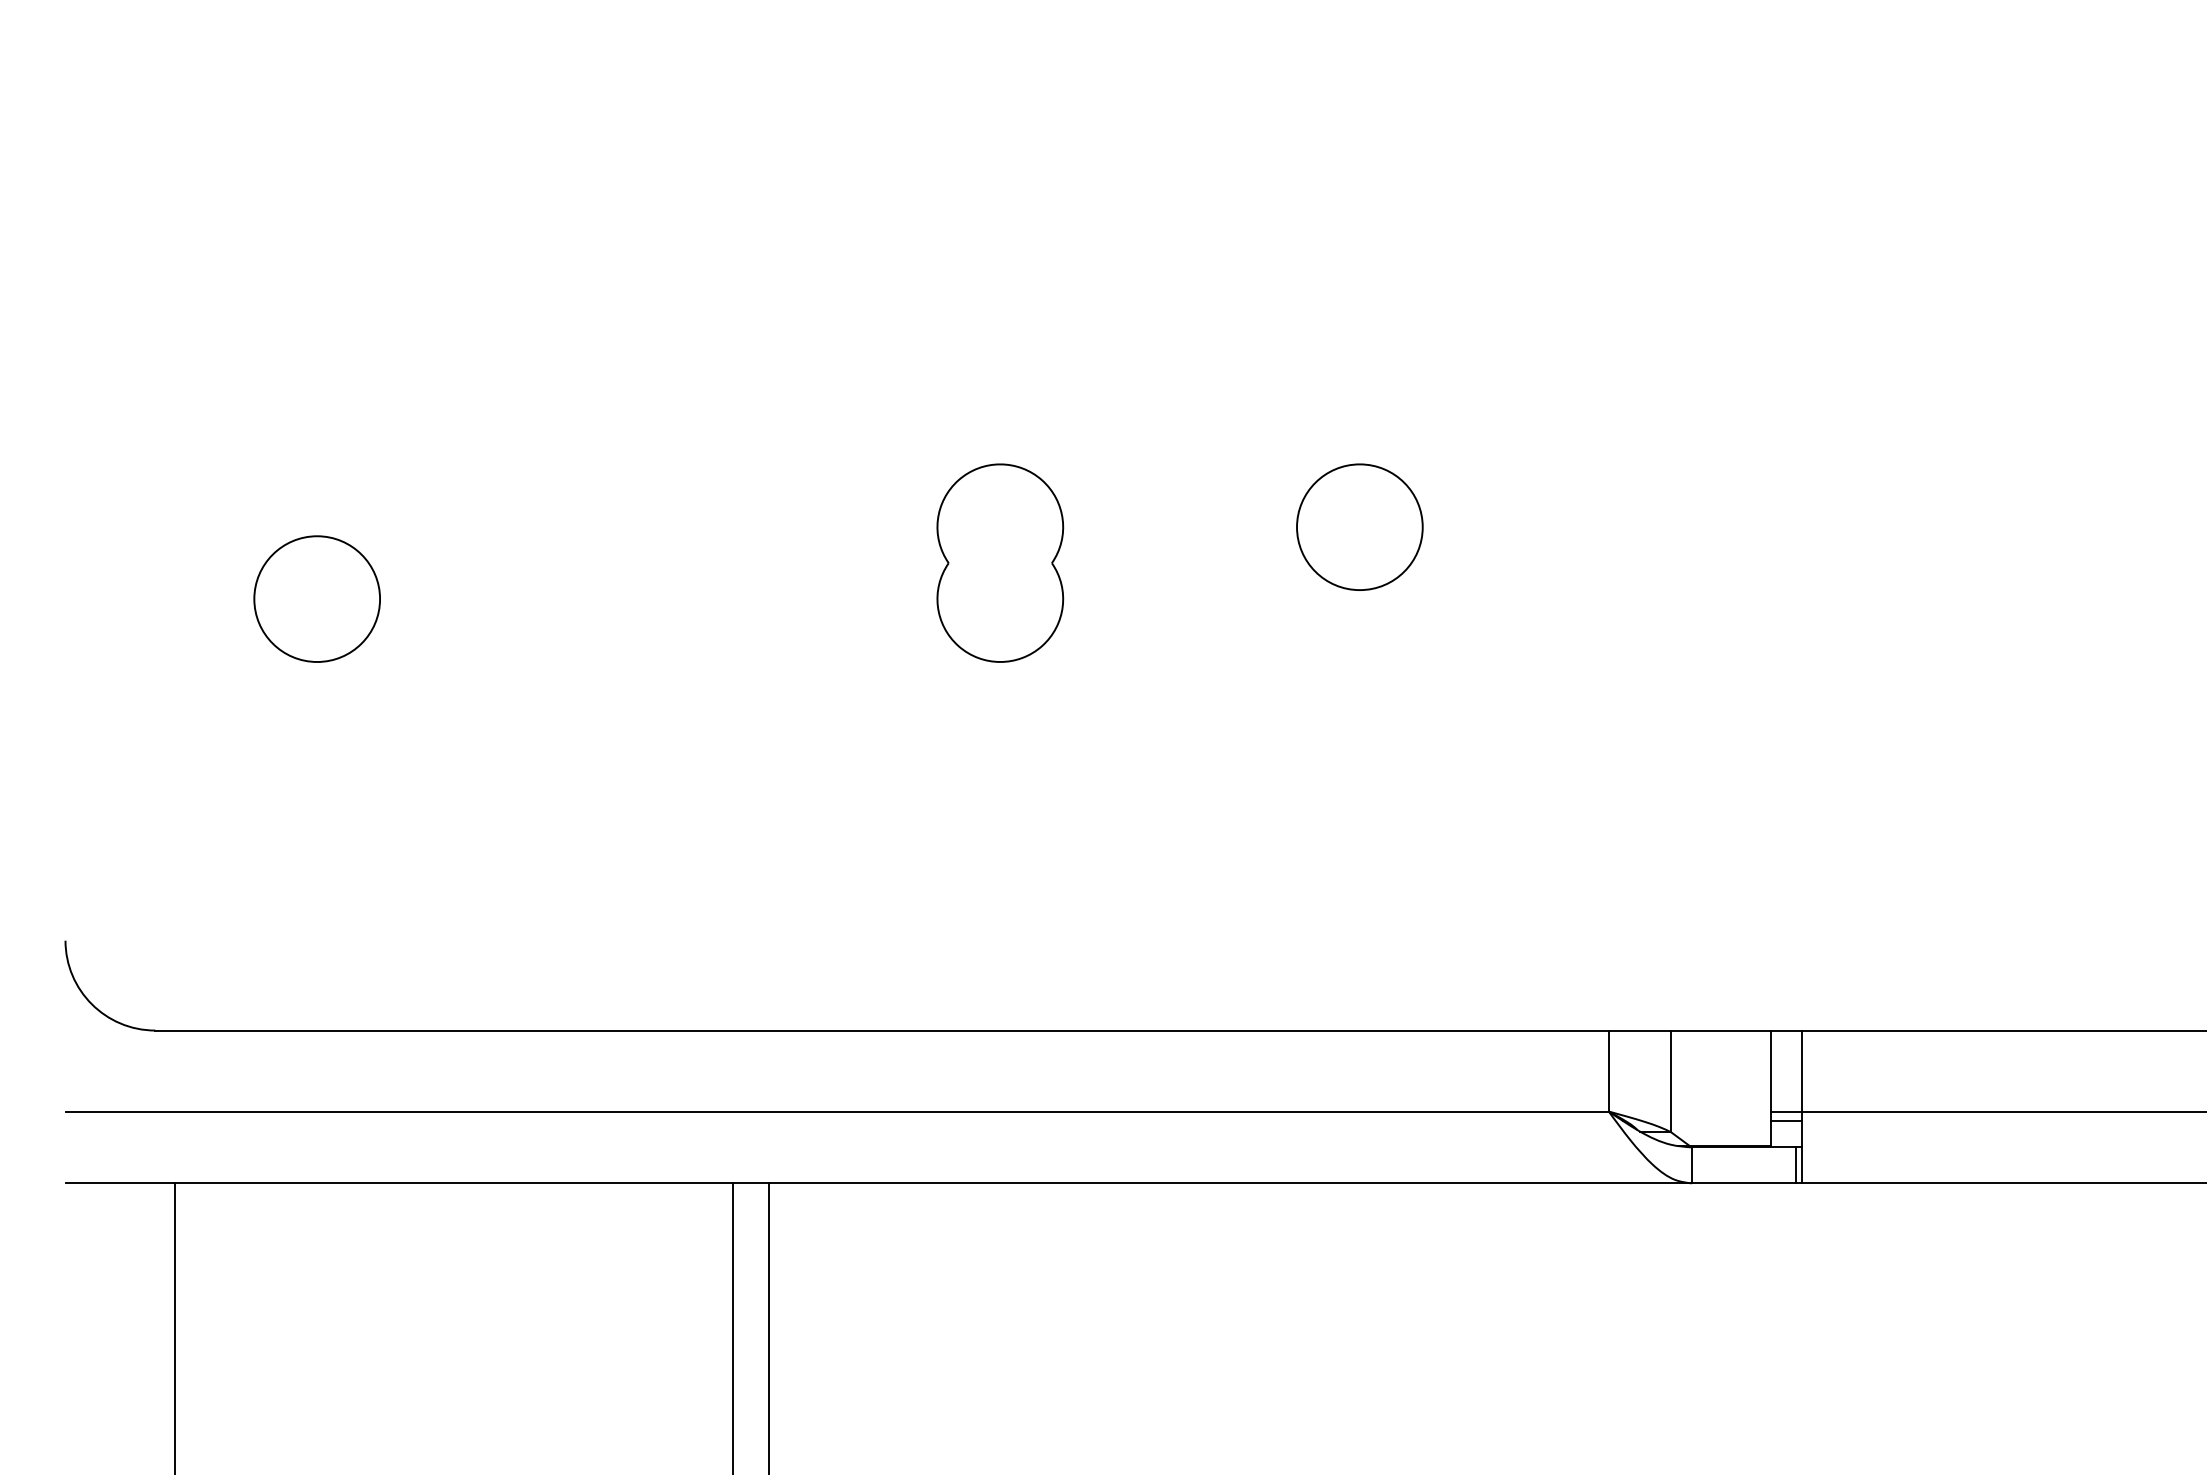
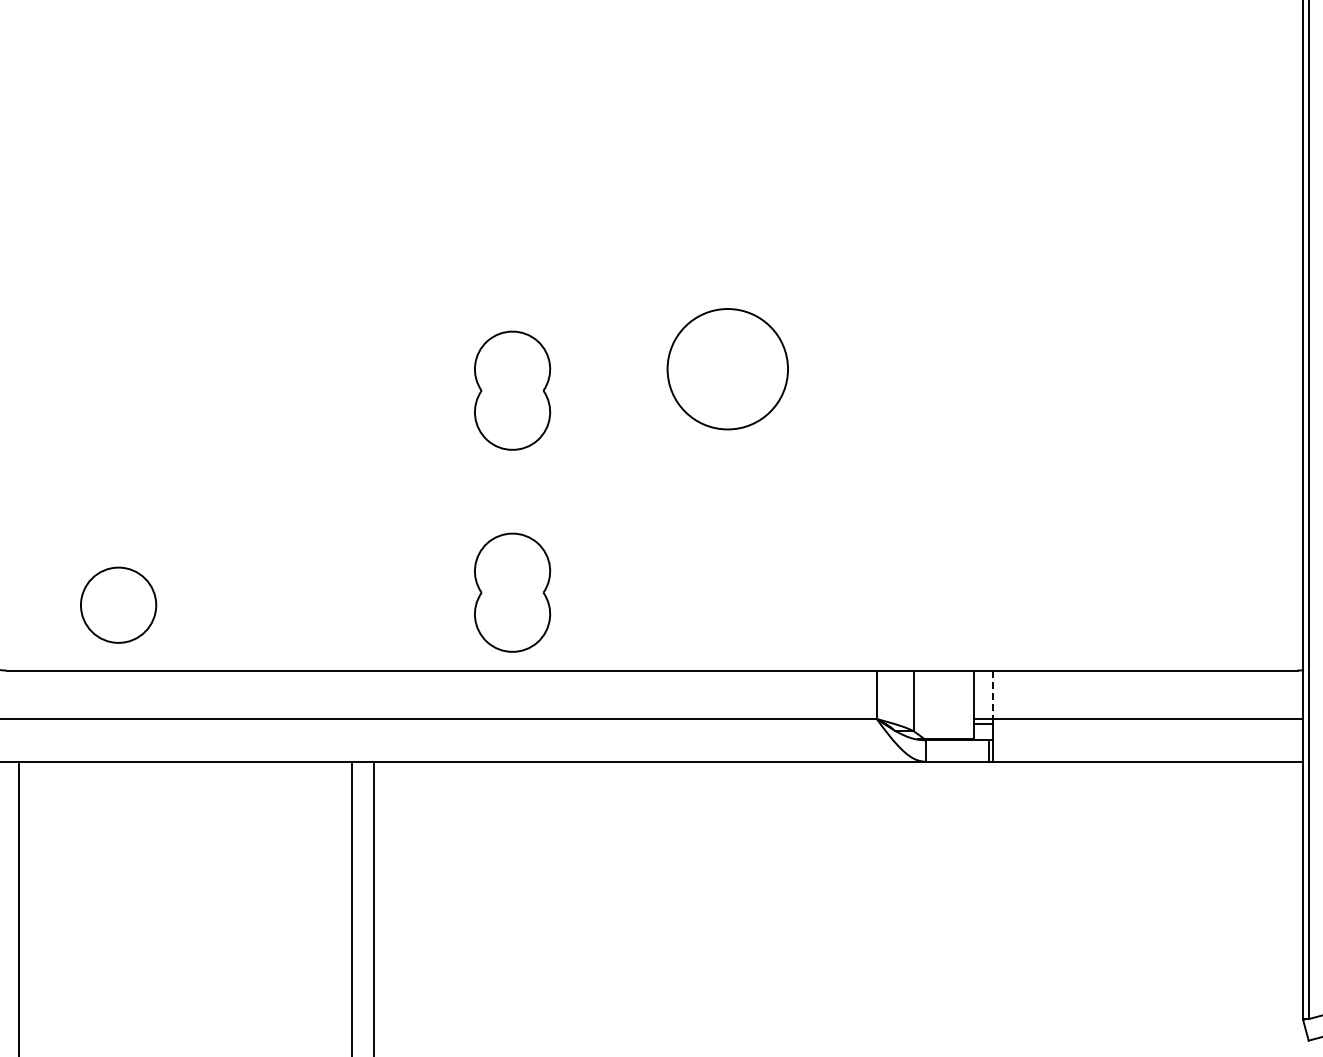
circle: (1359, 526) -> (727, 368), size x1.6
circle: (317, 597) -> (118, 604), moved
part: (1000, 900) -> (512, 592), added
line: (1802, 1072) -> (992, 695), solid -> dashed

